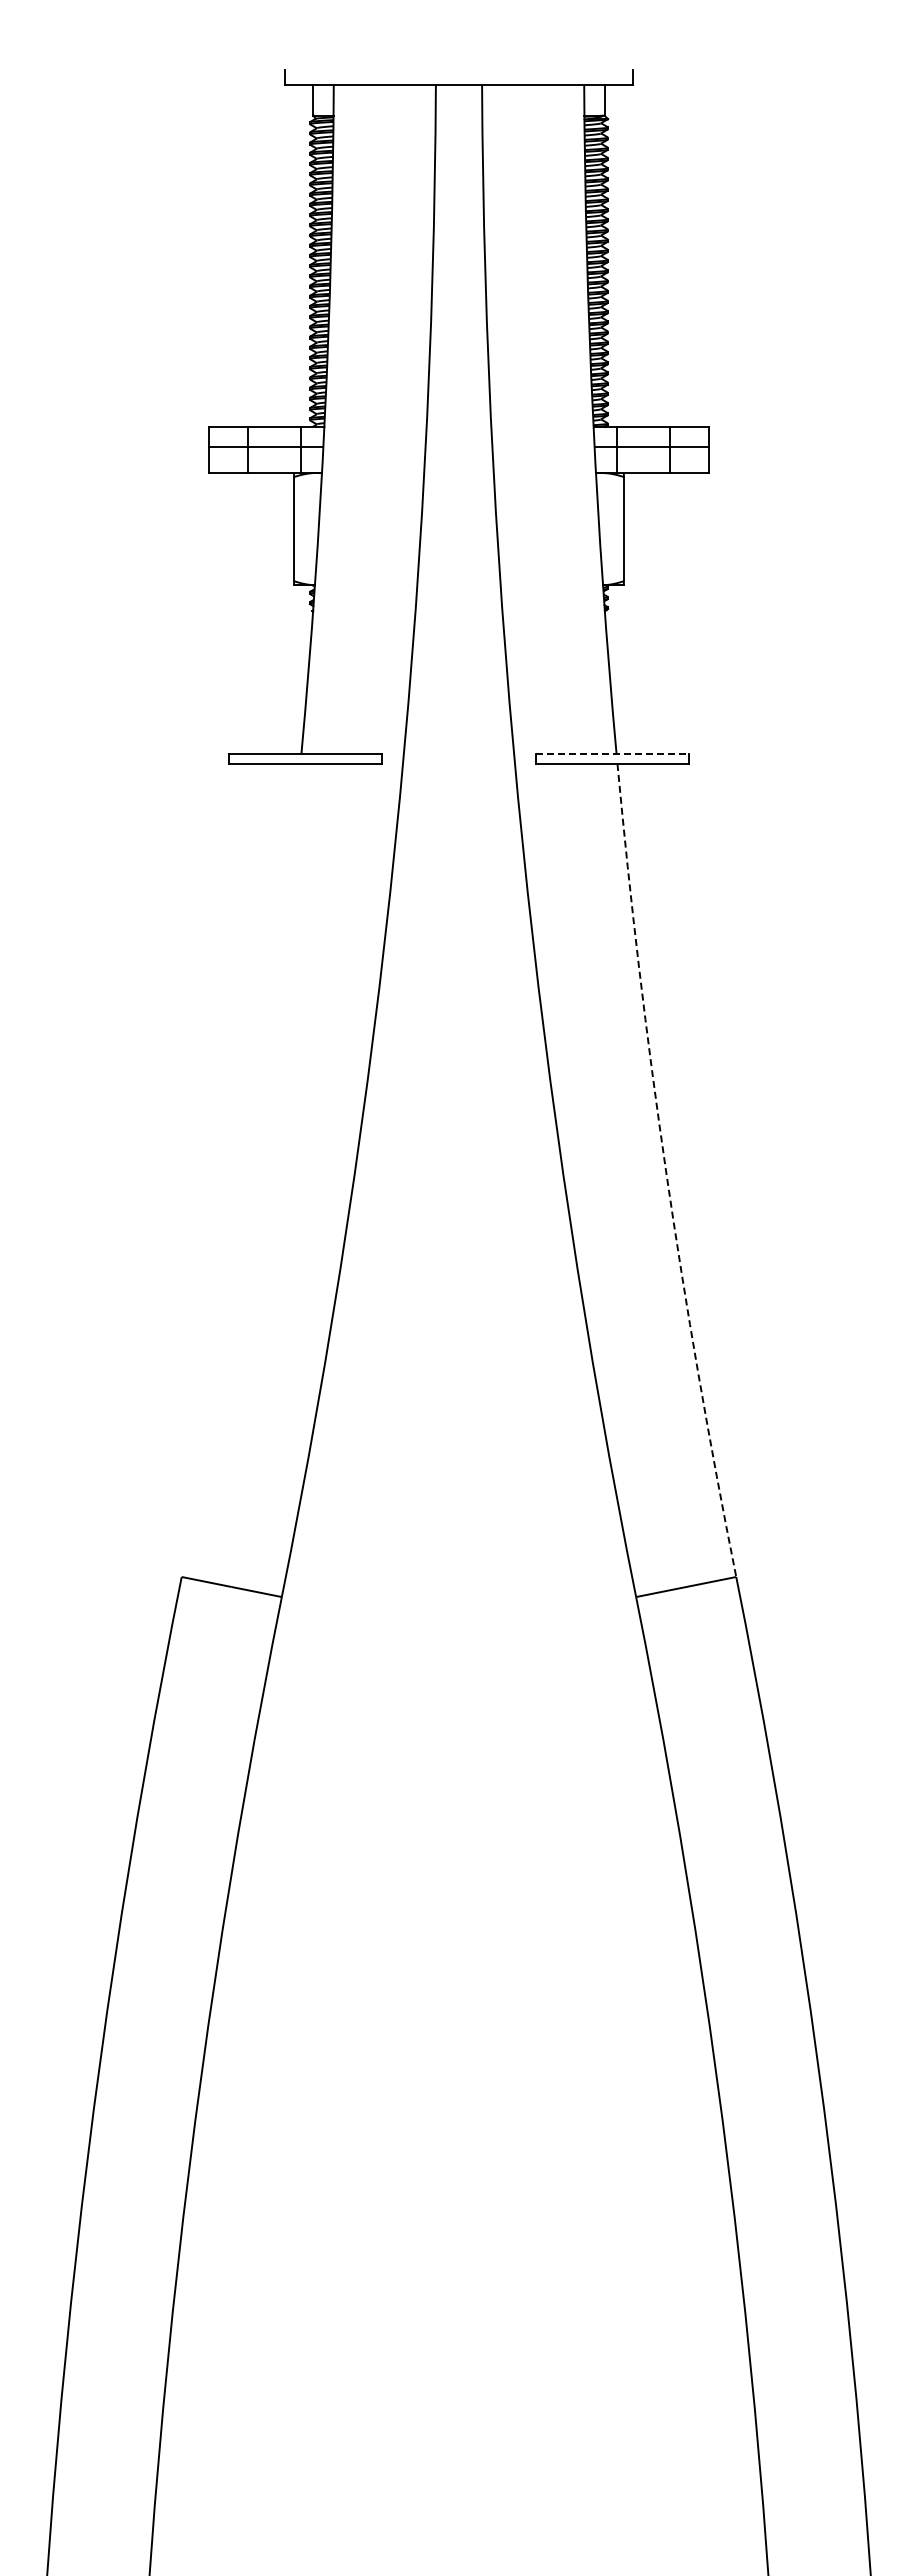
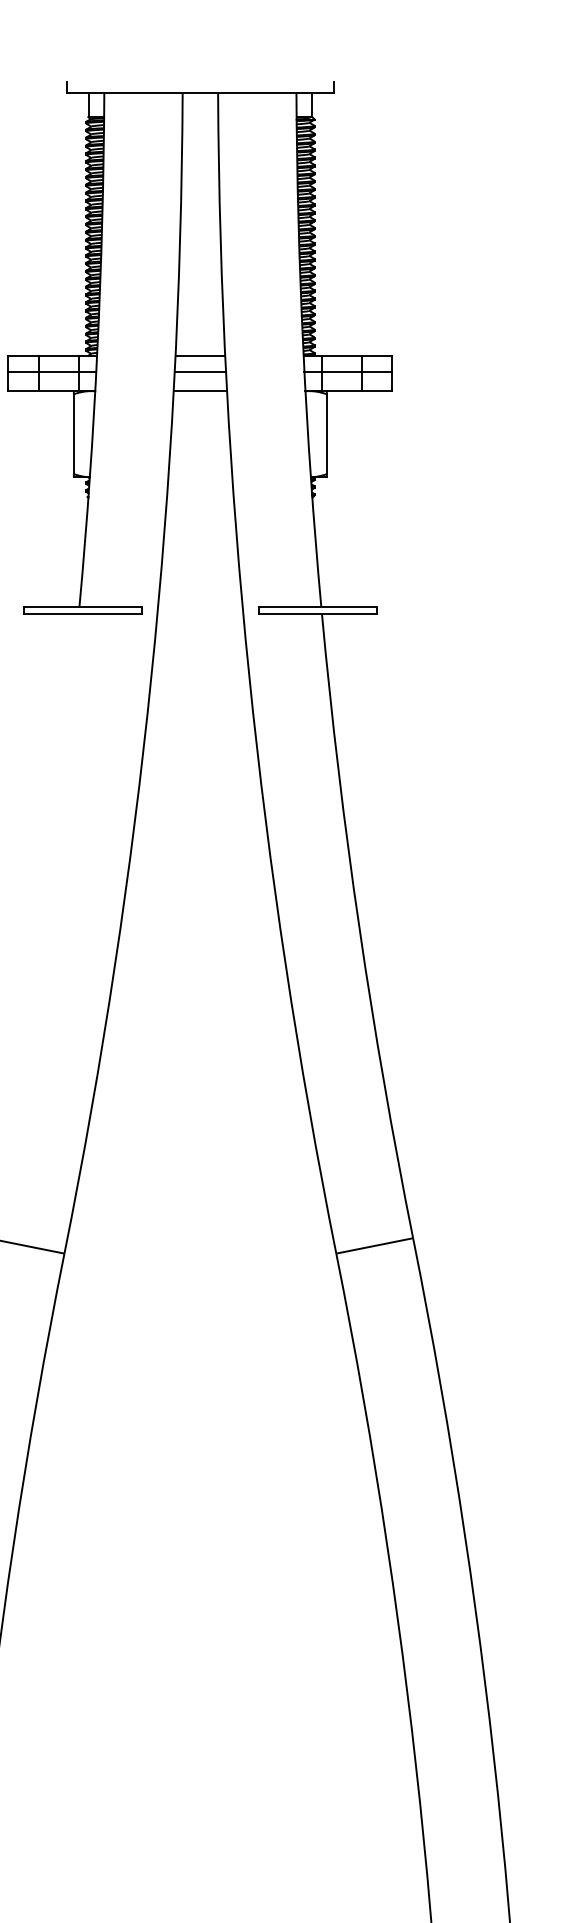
line: (458, 427) -> (200, 356), added
line: (458, 447) -> (200, 371), added
line: (458, 472) -> (200, 390), added
line: (612, 753) -> (318, 606), dashed -> solid
arc: (666, 1172) -> (359, 927), dashed -> solid

